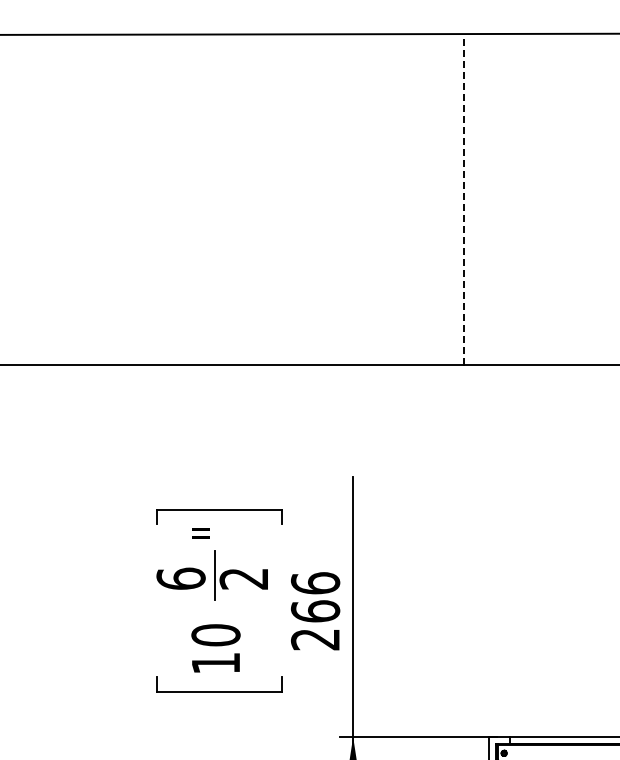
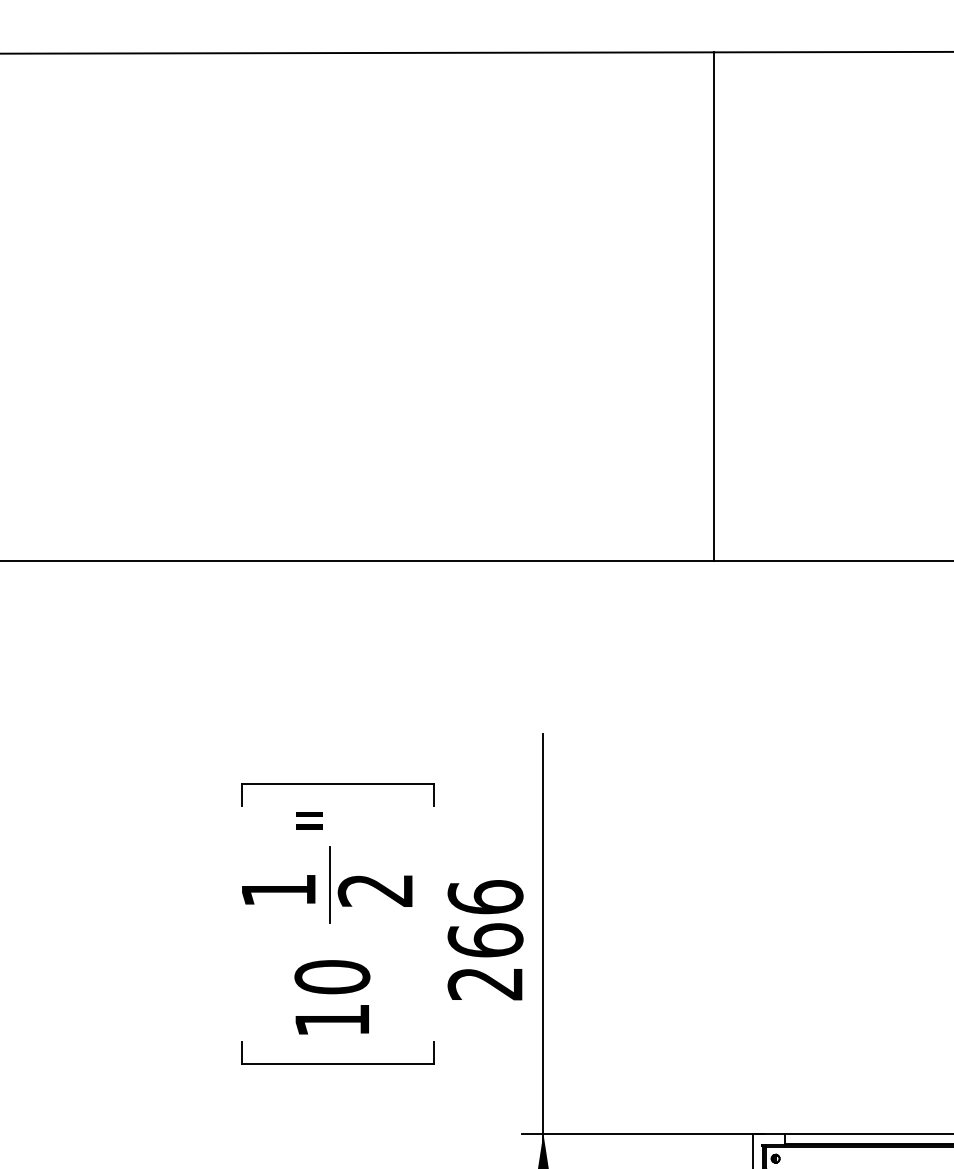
line: (463, 198) -> (713, 305), dashed -> solid
text: (180, 578) -> (277, 889), 6 -> 1

